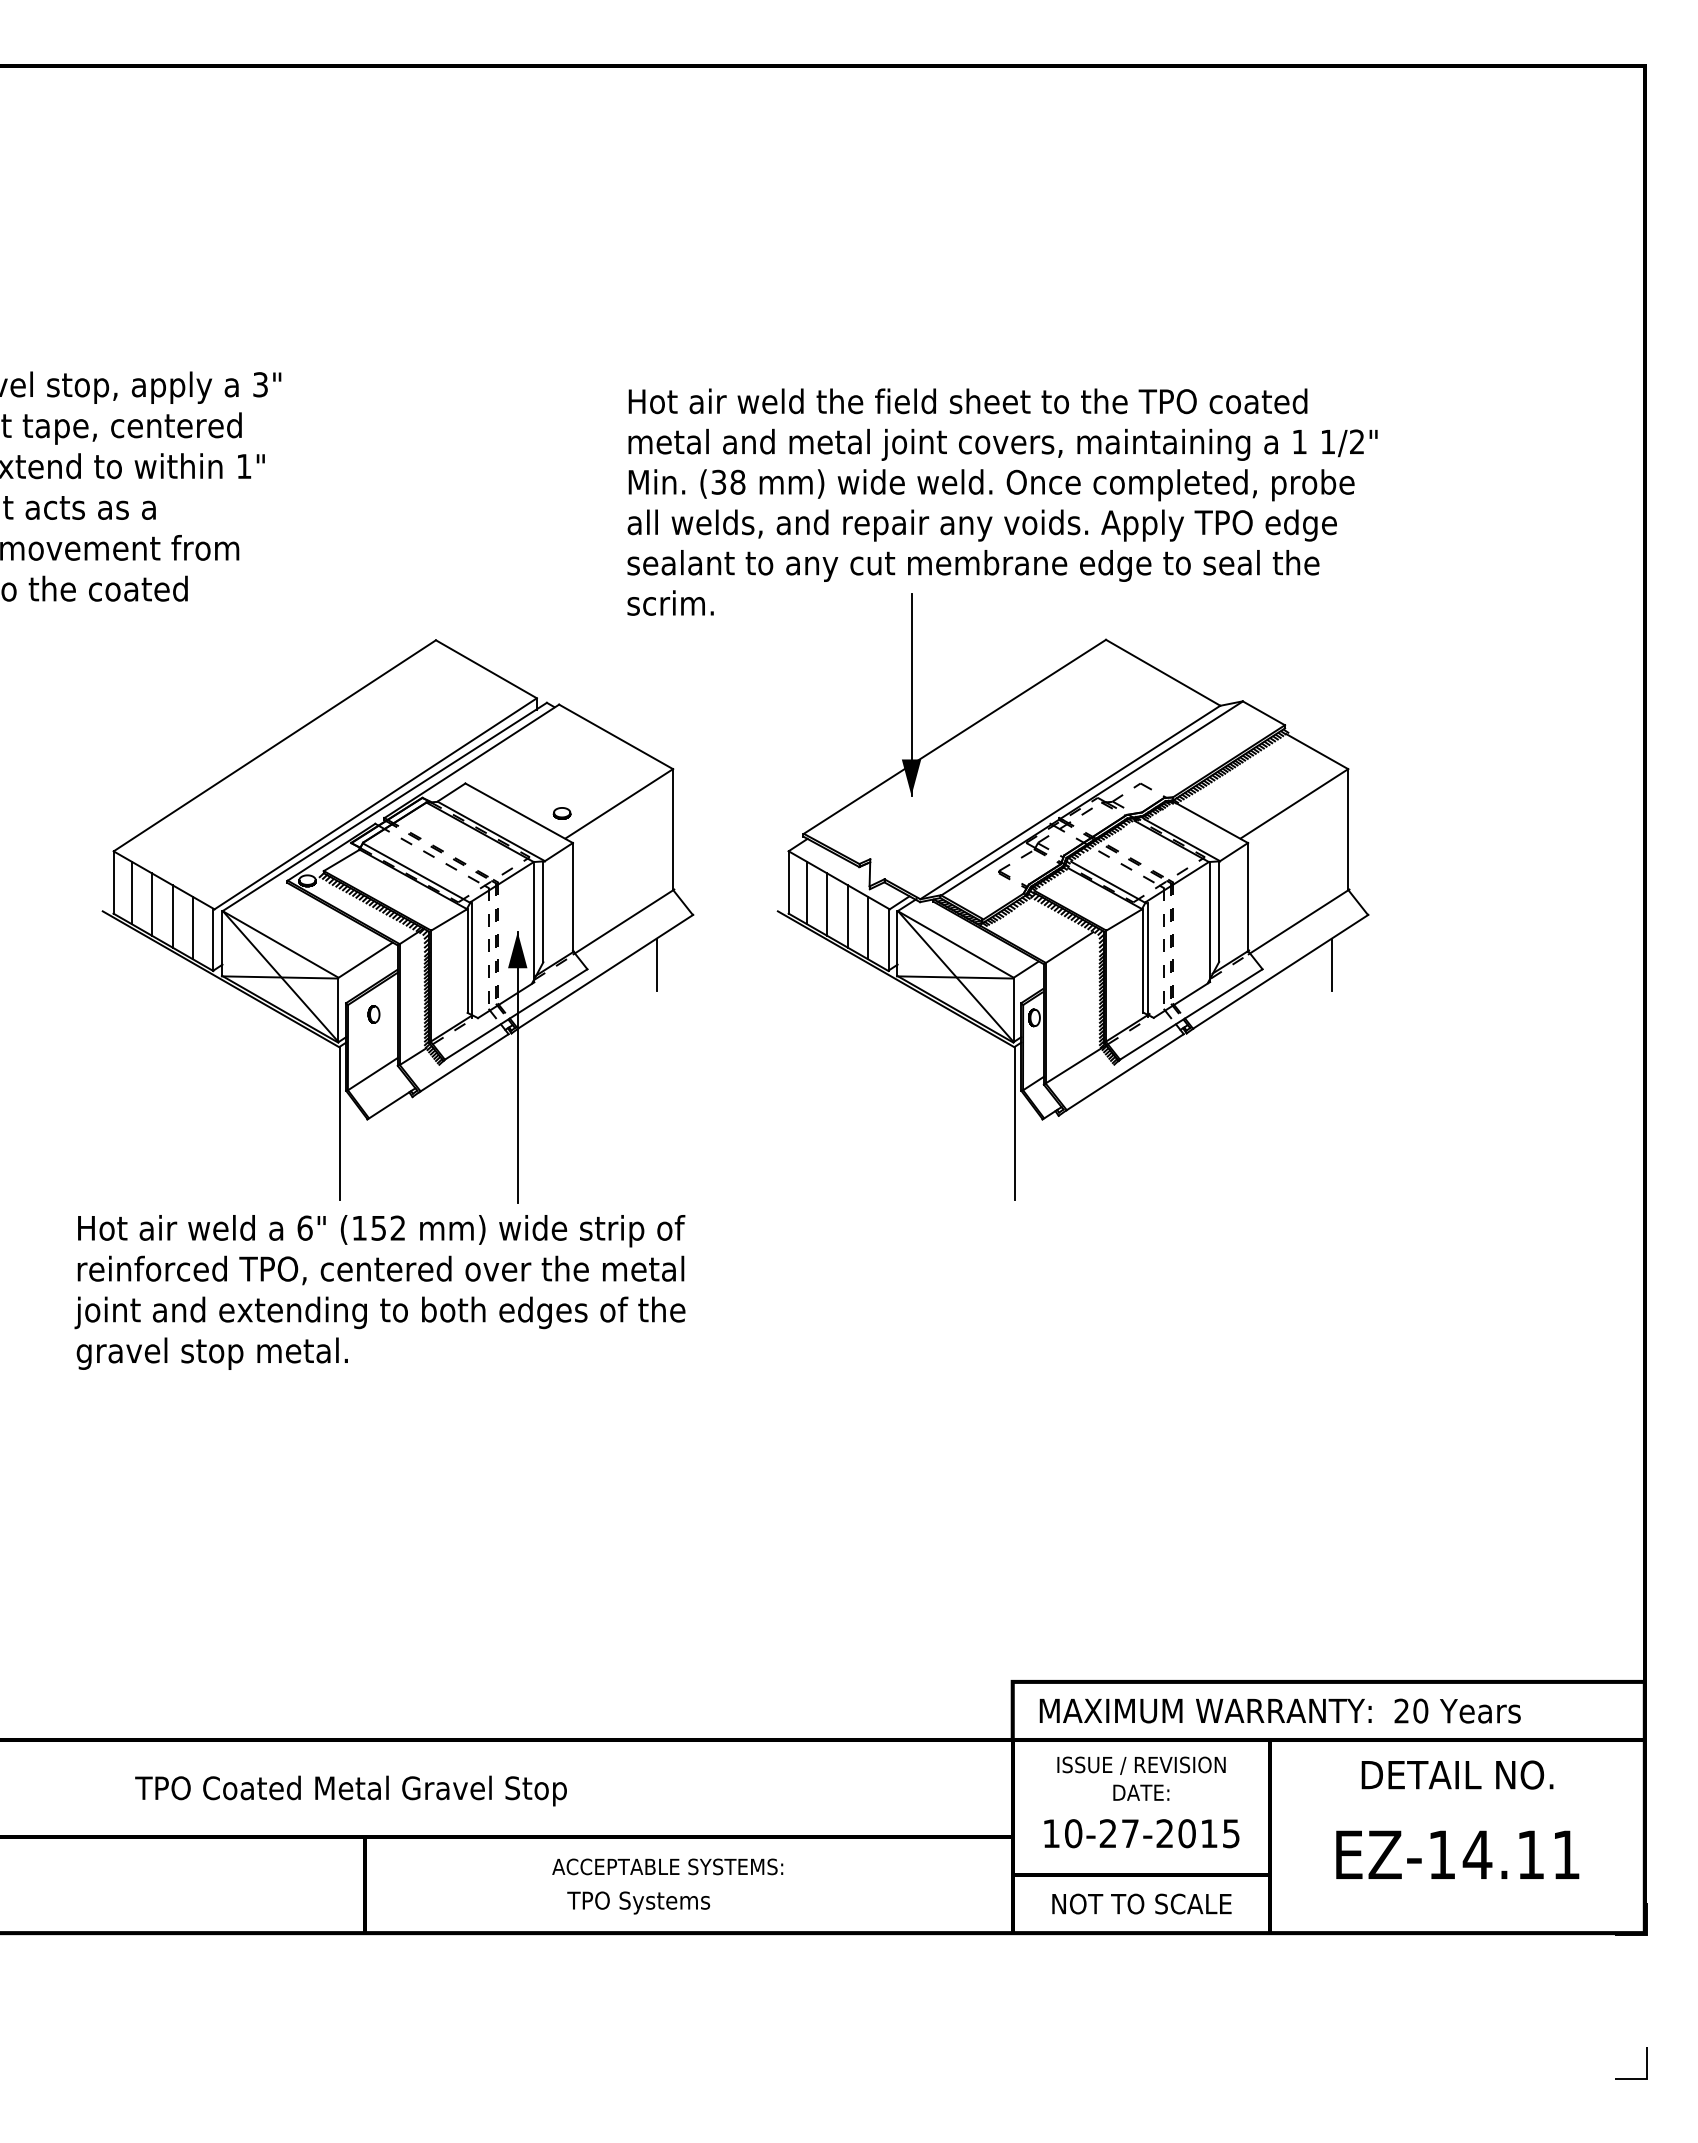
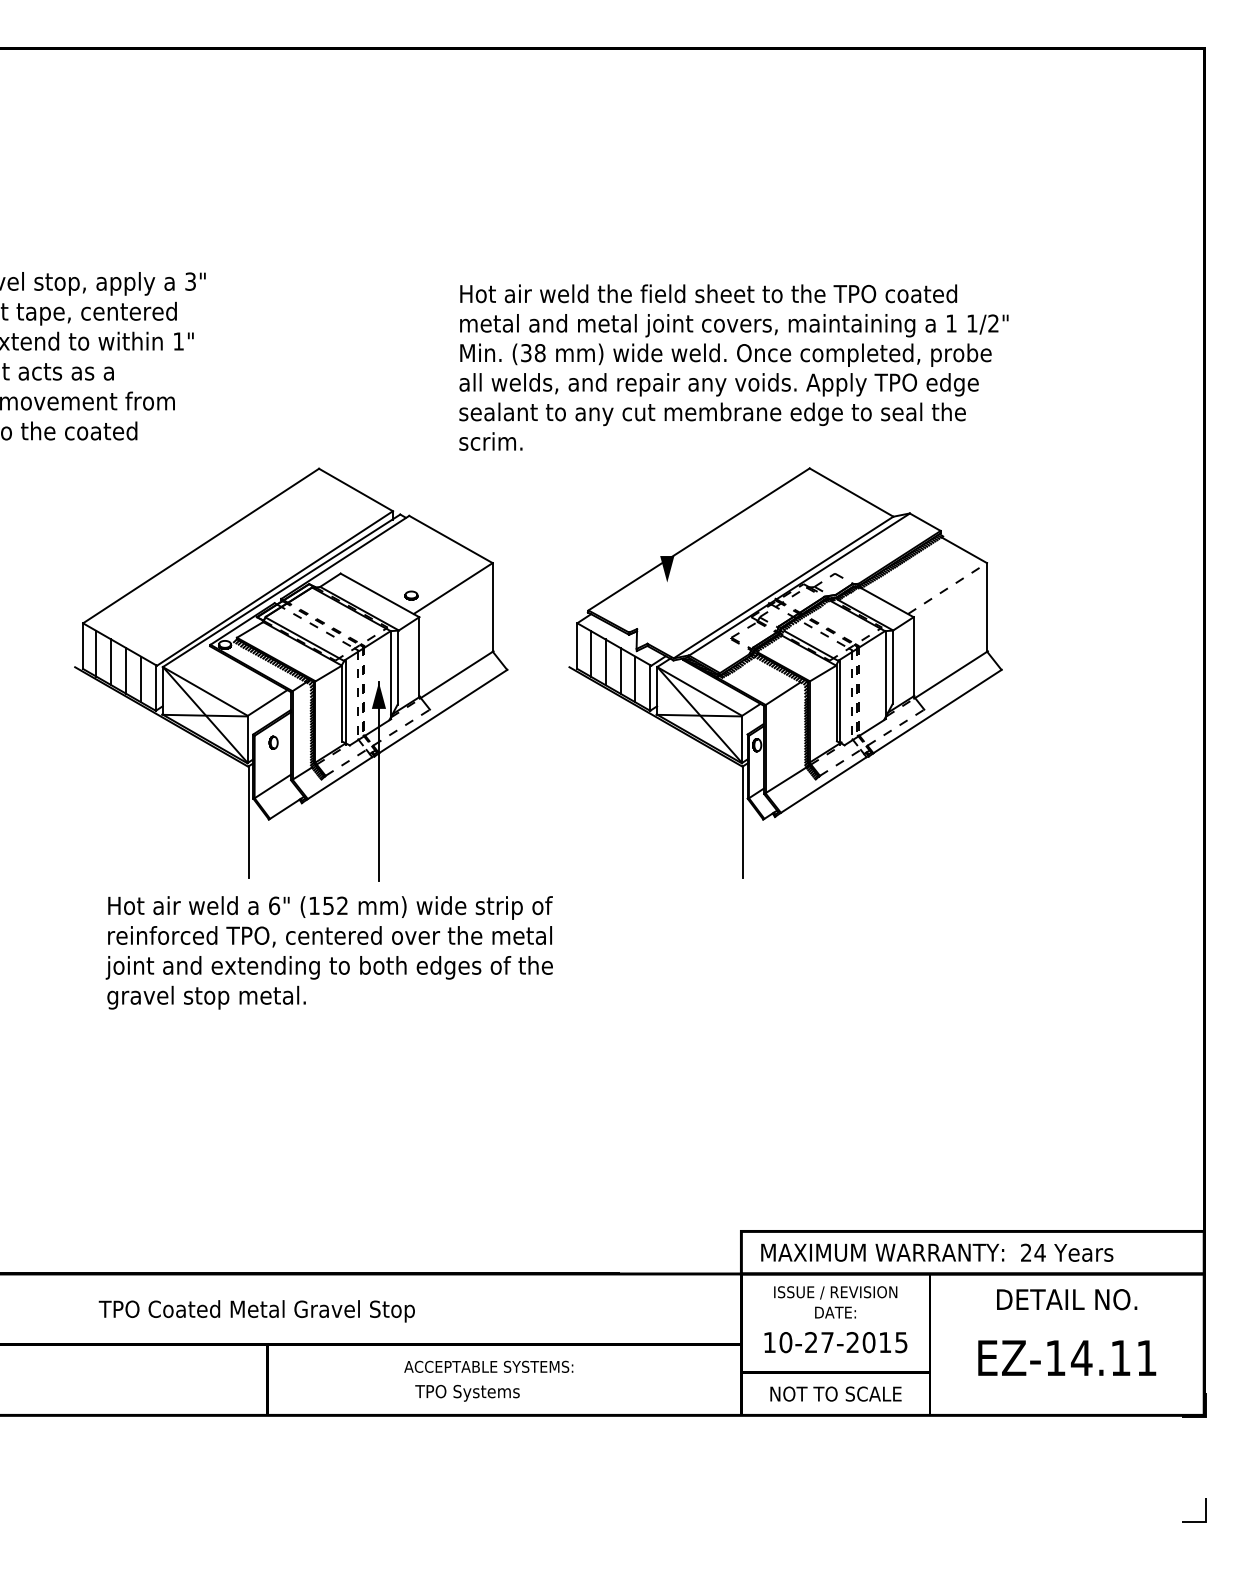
line: (911, 694) -> (667, 508), removed
line: (1294, 803) -> (947, 588), solid -> dashed
line: (657, 964) -> (481, 706), removed
line: (1332, 964) -> (975, 706), removed
line: (516, 1014) -> (378, 742), solid -> dashed
line: (1191, 1014) -> (872, 742), solid -> dashed
text: (379, 1292) -> (328, 952), moved
text: (1420, 1710) -> (1039, 1252), 20 -> 24

